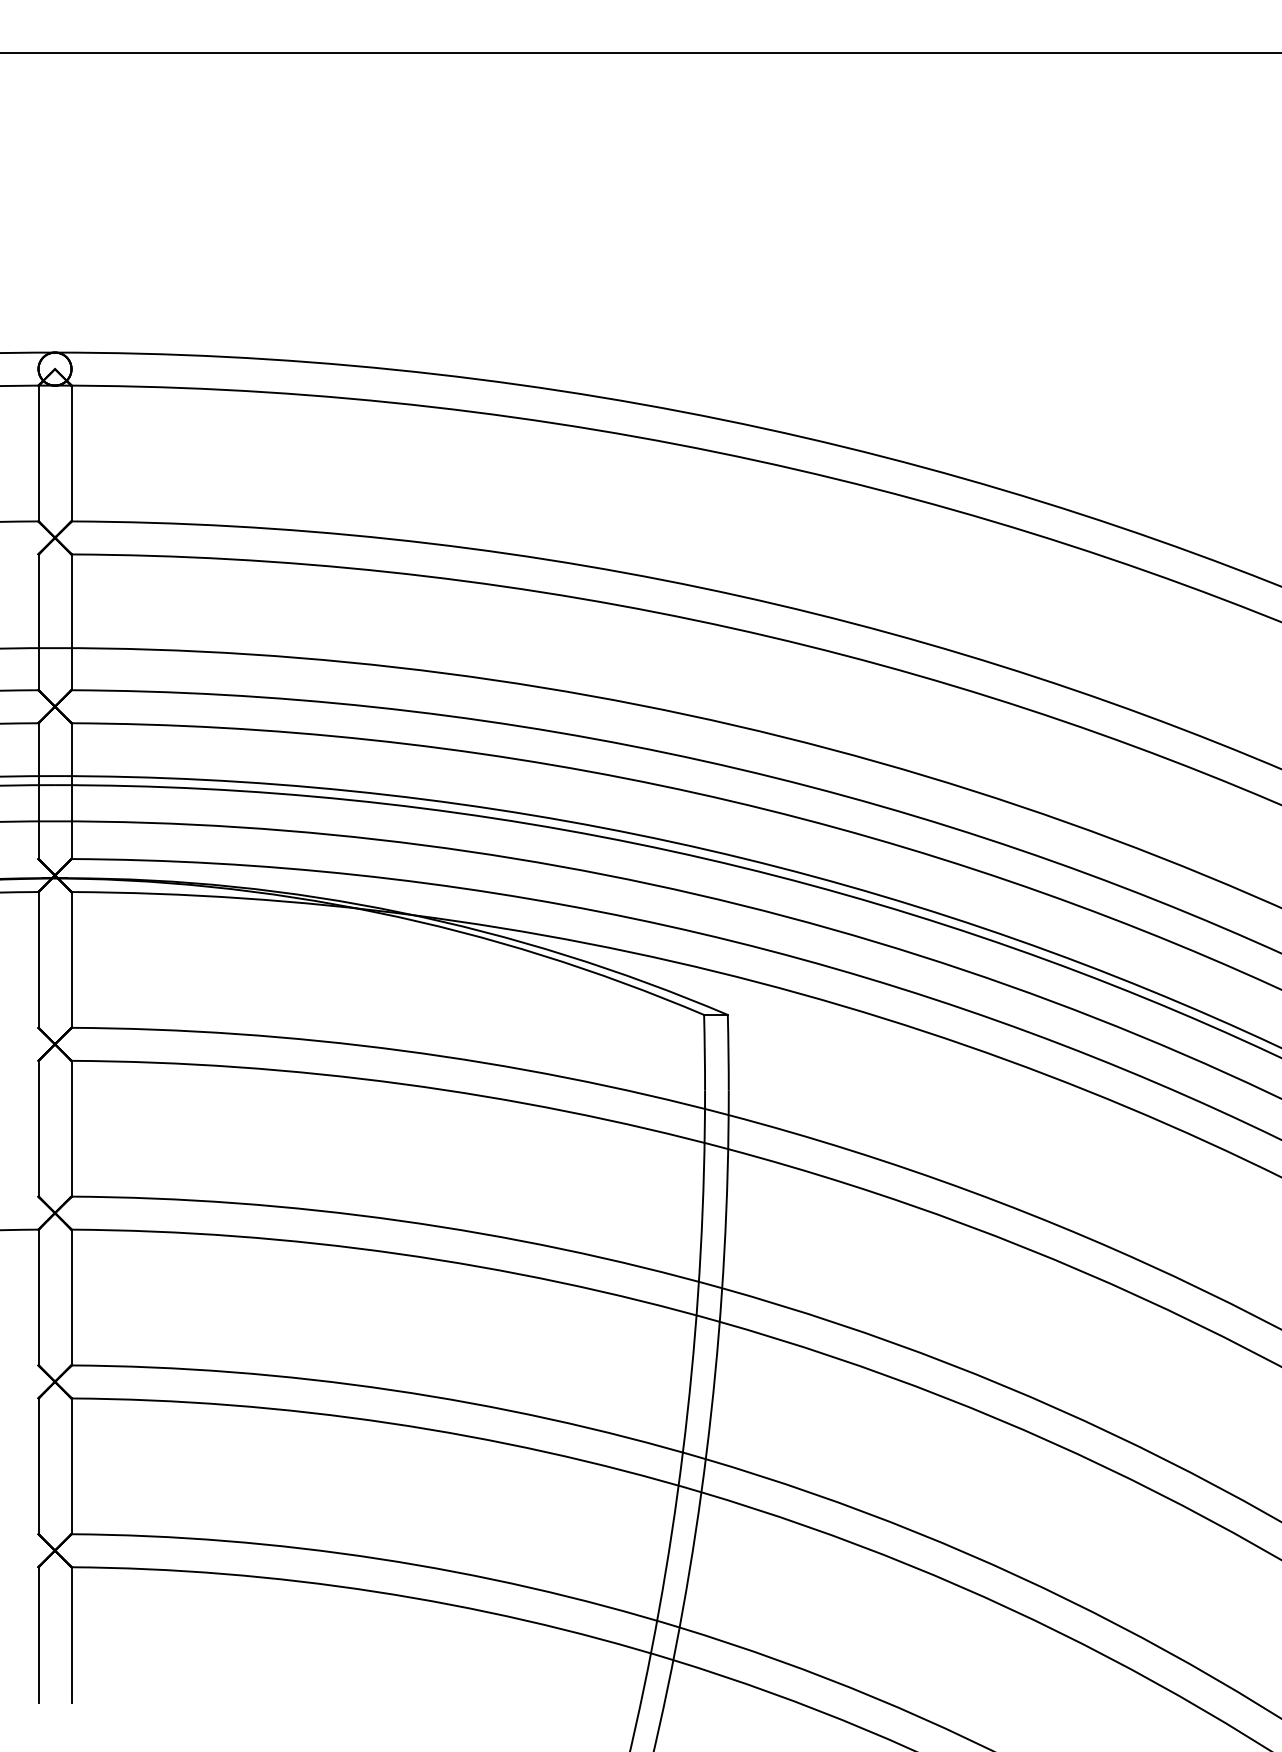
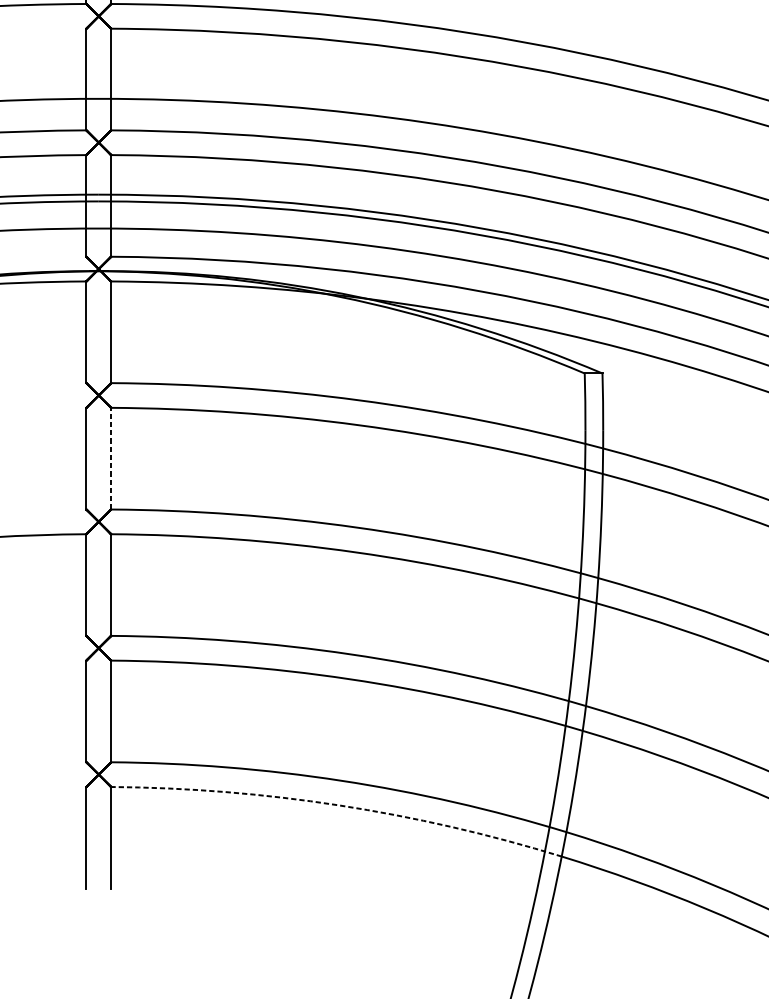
line: (71, 1128) -> (111, 458), solid -> dashed
arc: (375, 1591) -> (338, 805), solid -> dashed

